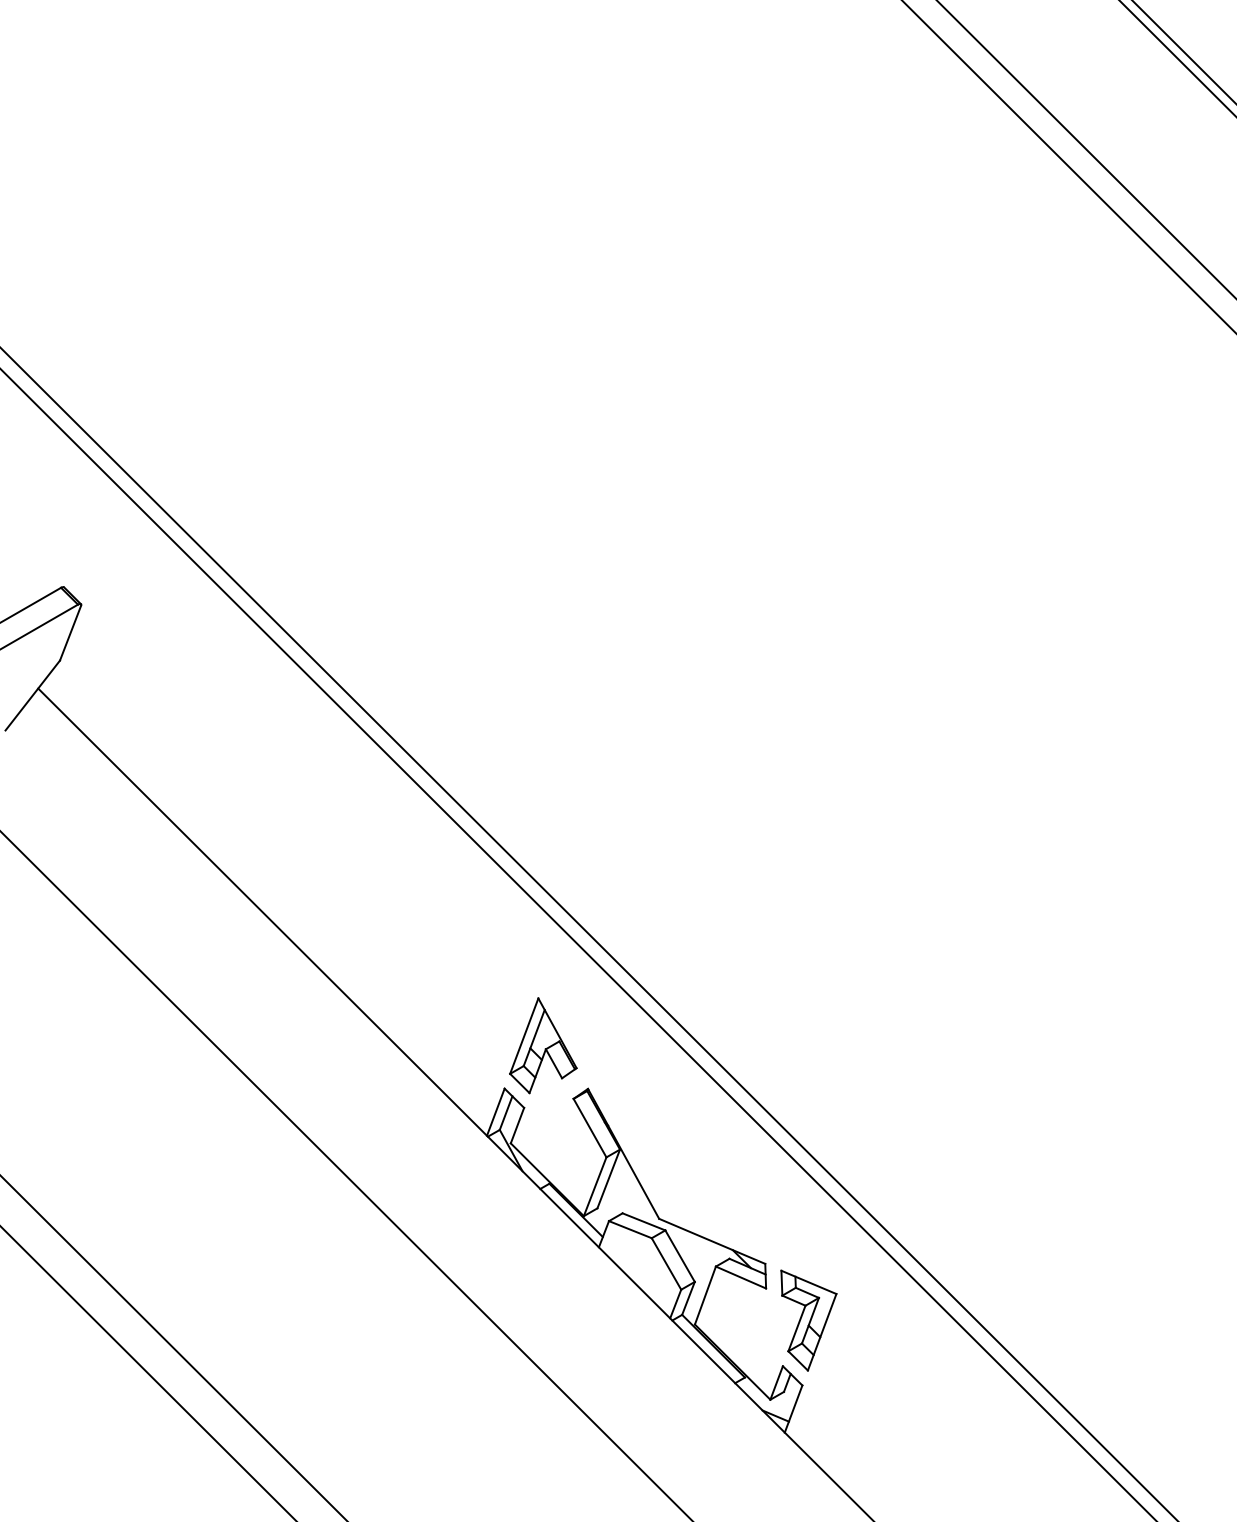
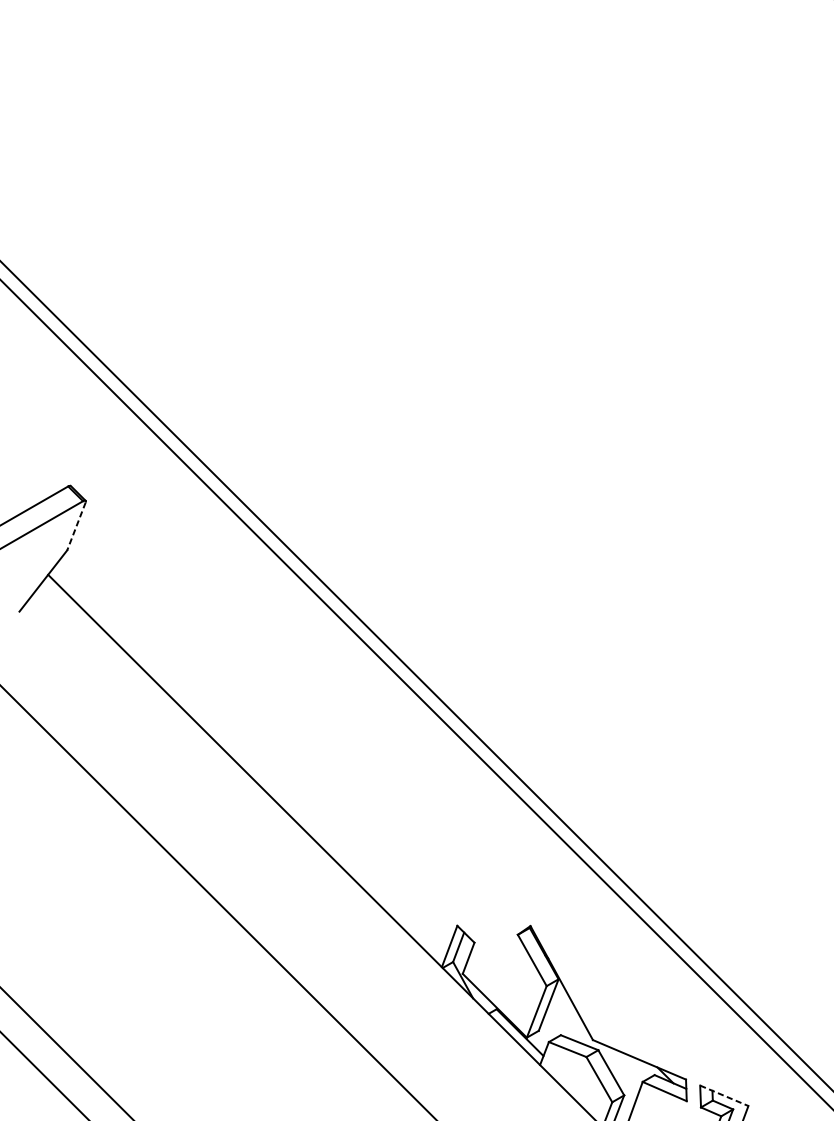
line: (70, 633) -> (76, 526), solid -> dashed
part: (543, 1045) -> (491, 887), removed
line: (808, 1282) -> (723, 1095), solid -> dashed

